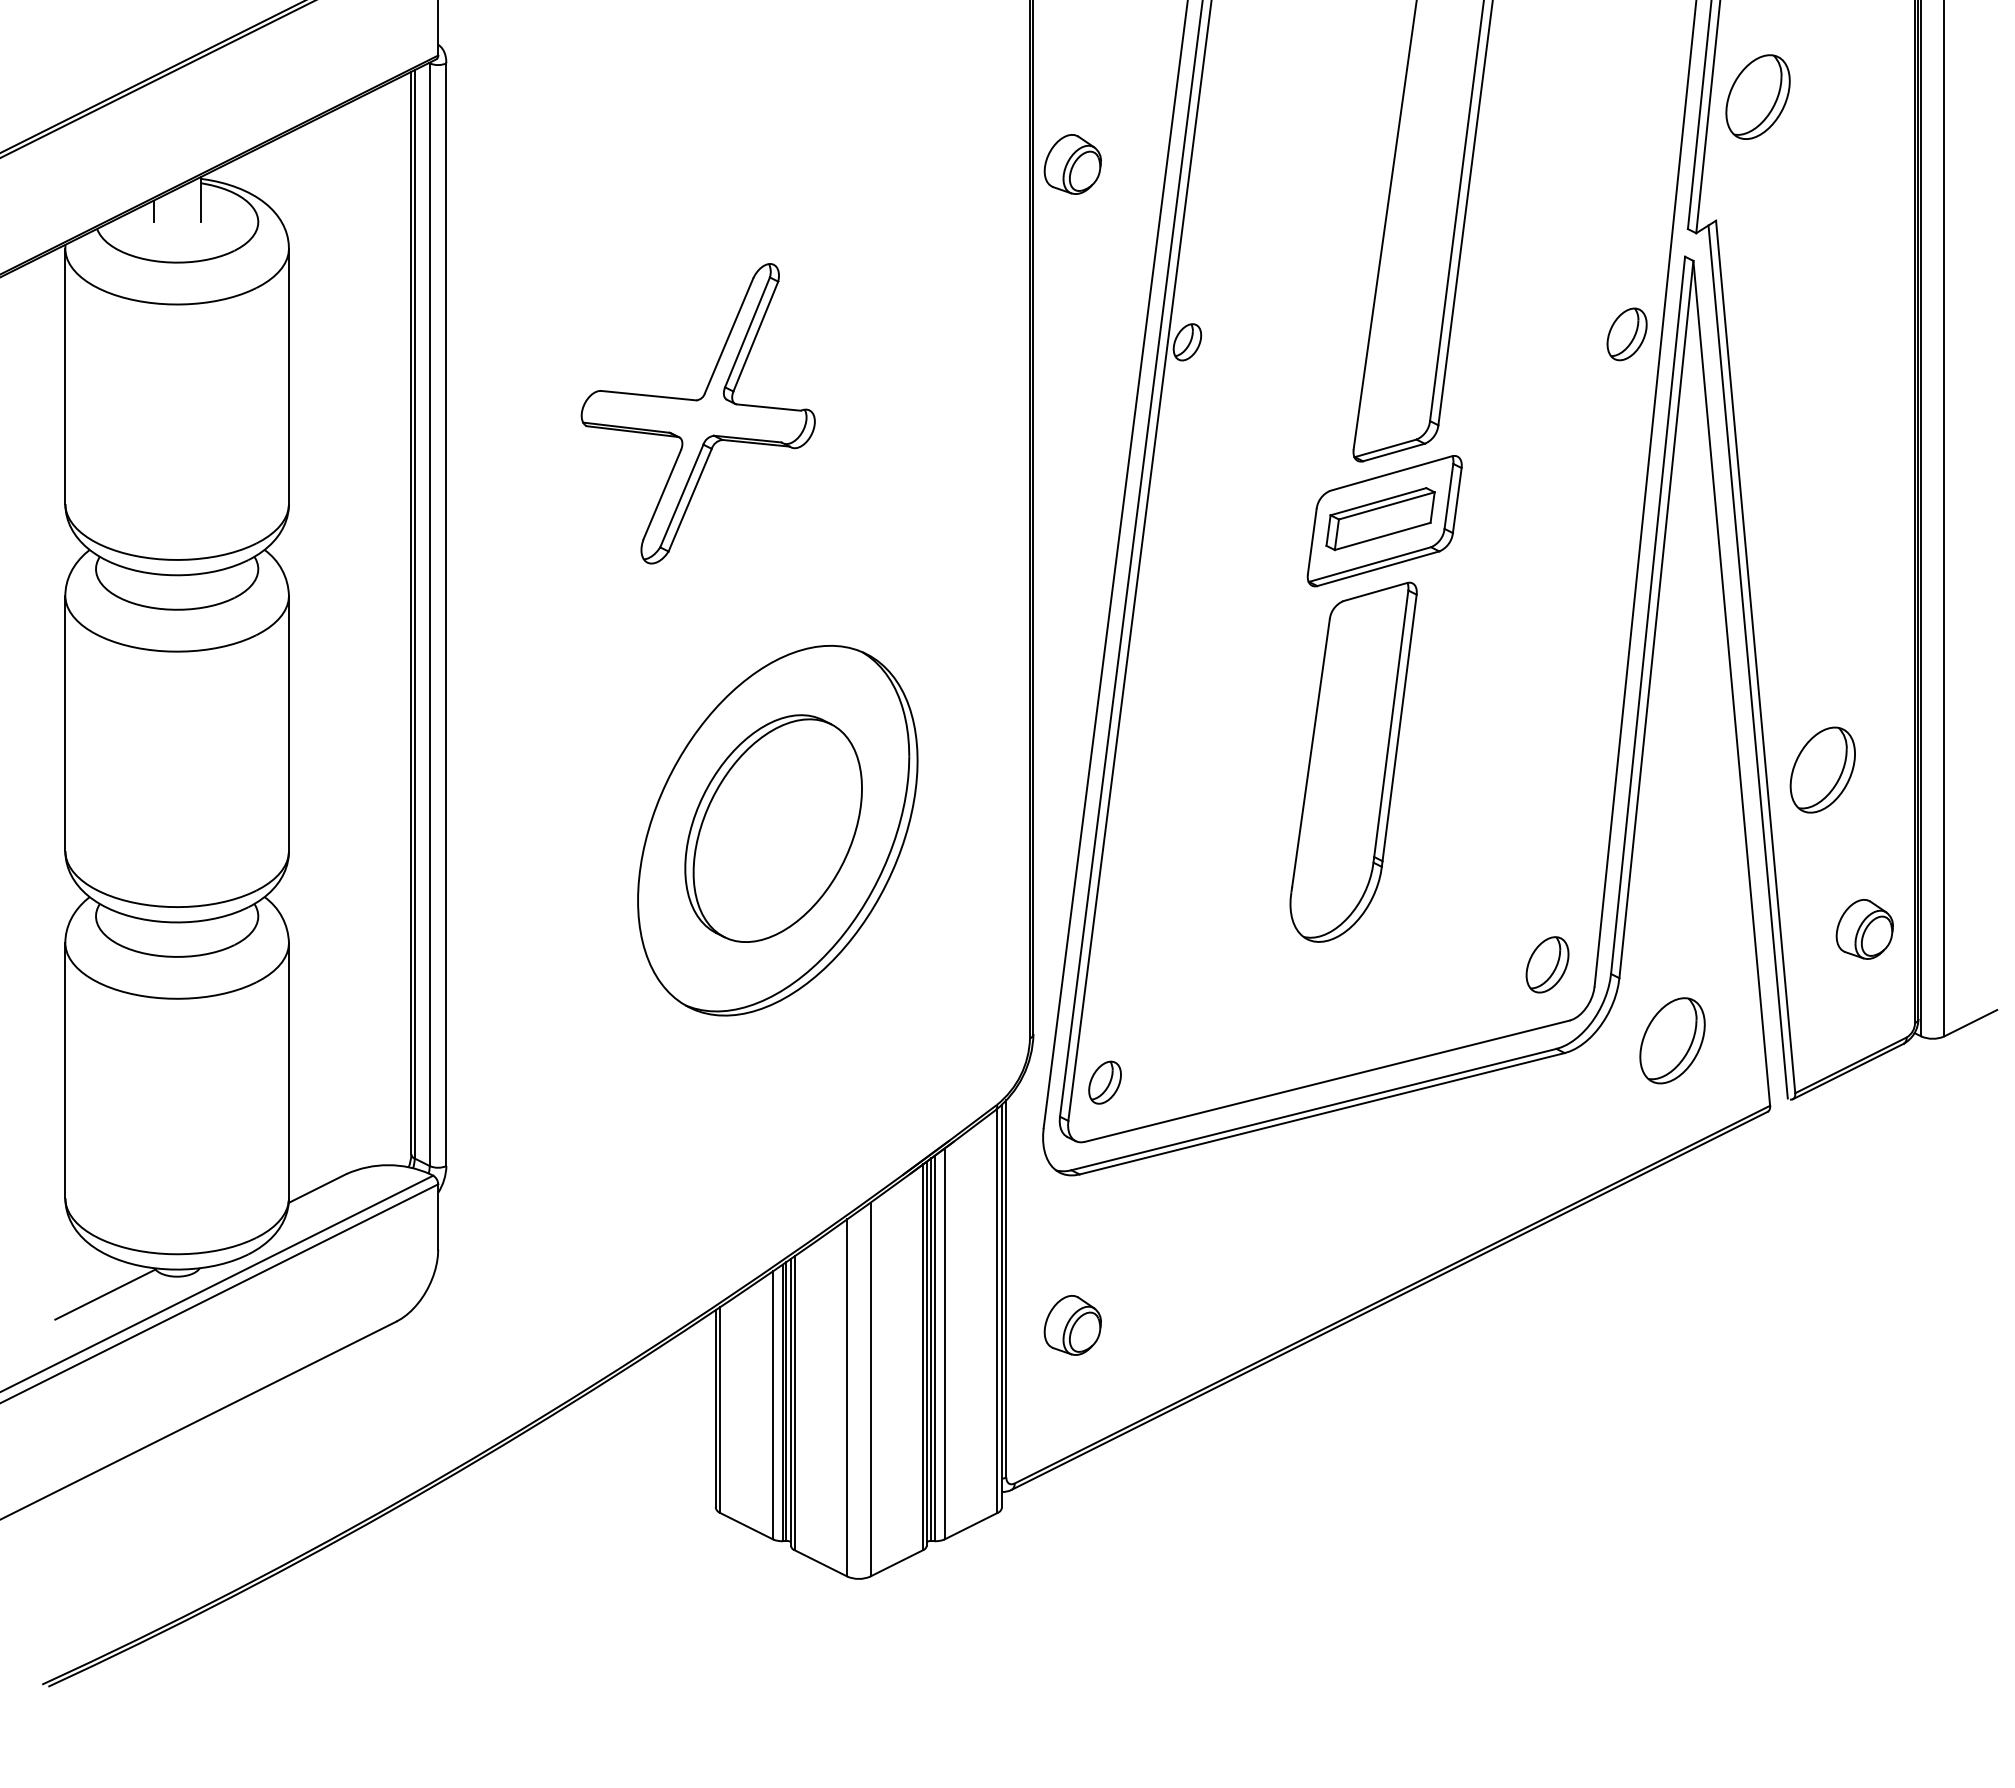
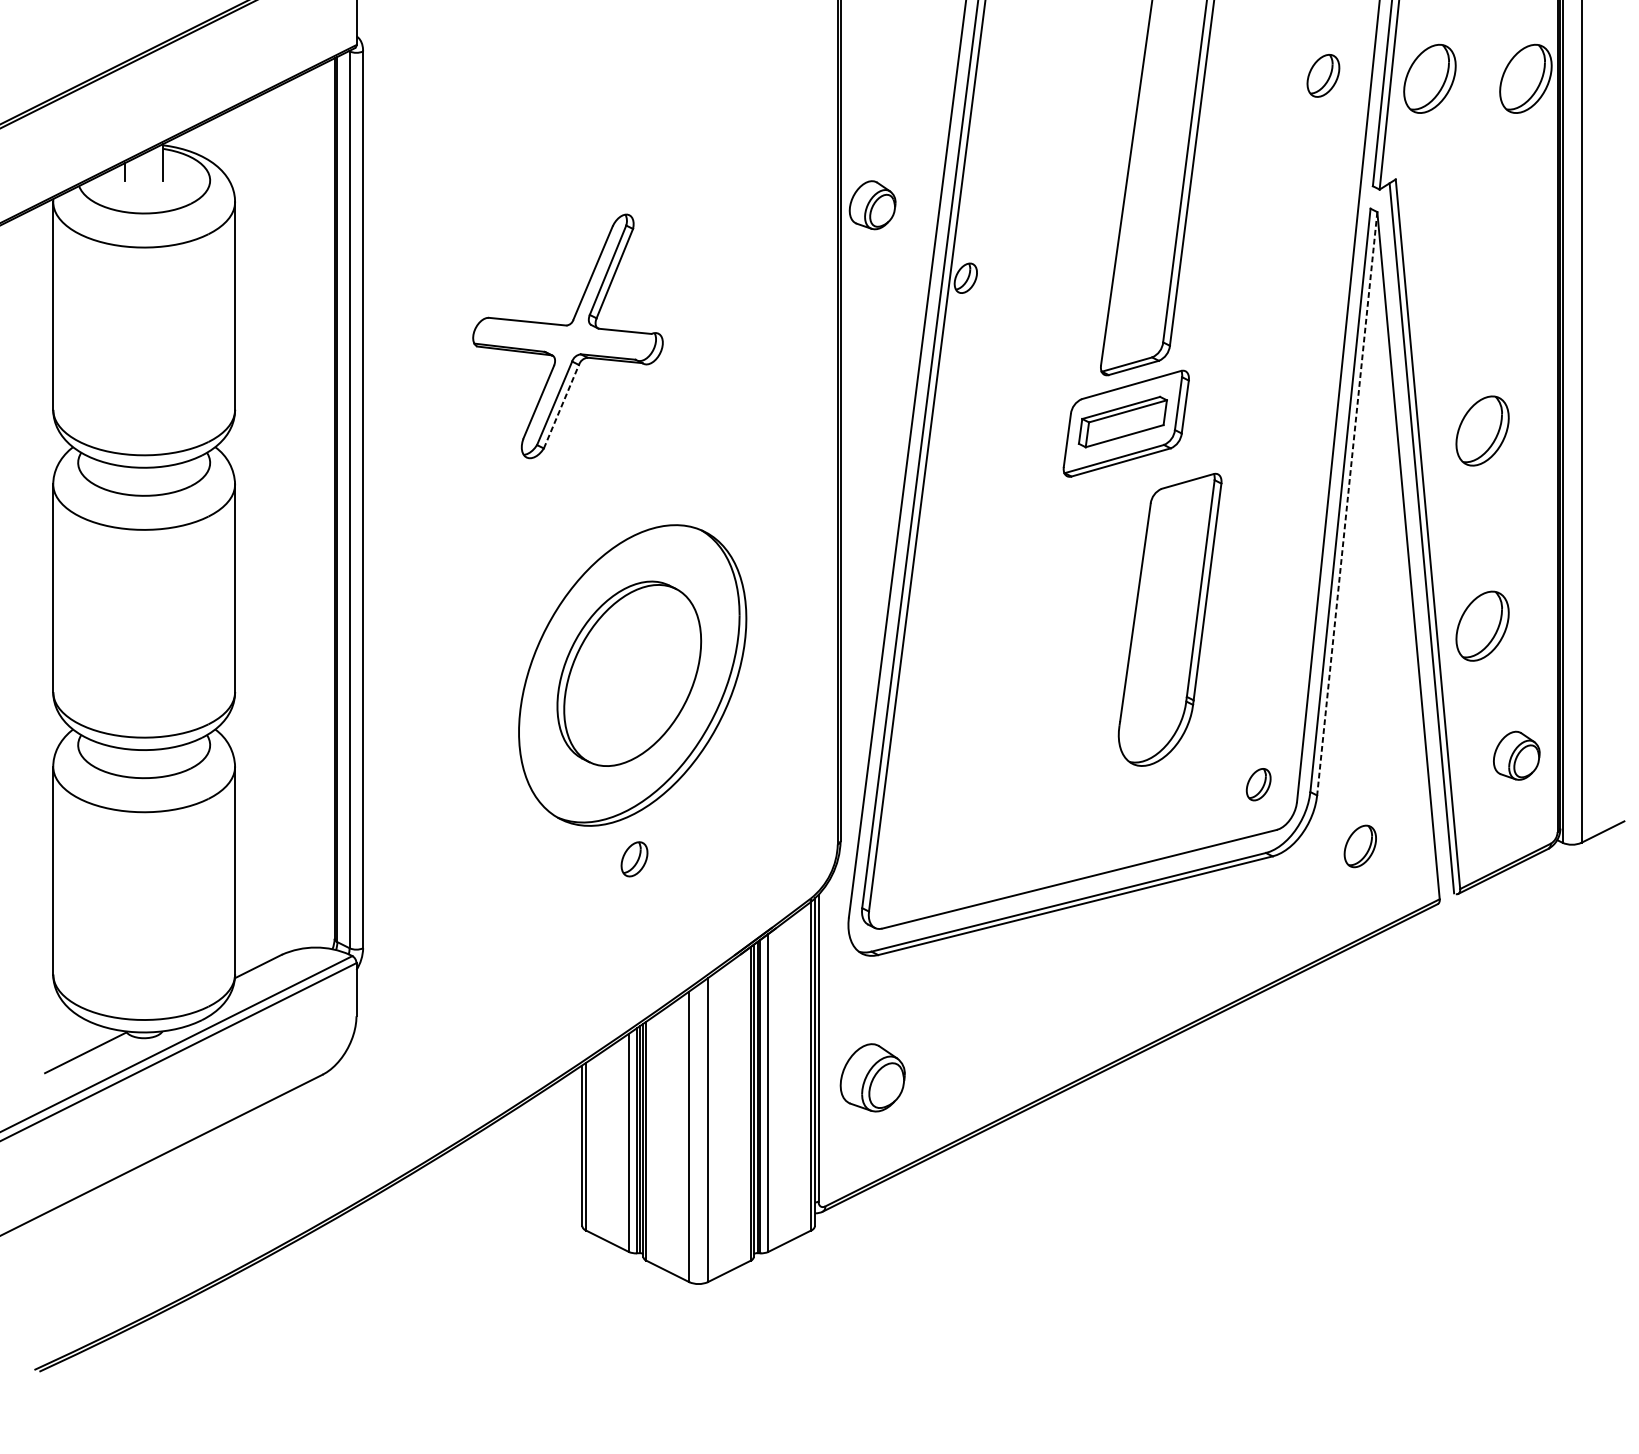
part: (1875, 96) -> (1525, 78), added
part: (1072, 164) -> (872, 205), moved
part: (1626, 334) -> (1322, 75), moved
line: (690, 500) -> (561, 406), solid -> dashed
part: (1822, 529) -> (1482, 430), added
line: (1656, 619) -> (1347, 503), solid -> dashed
part: (1353, 761) -> (1170, 619), moved
part: (1547, 964) -> (1258, 784), size x0.7
part: (1672, 1040) -> (1360, 846), size x0.6
part: (1104, 1082) -> (634, 859), moved
part: (1072, 1325) -> (872, 1077), size x1.4

